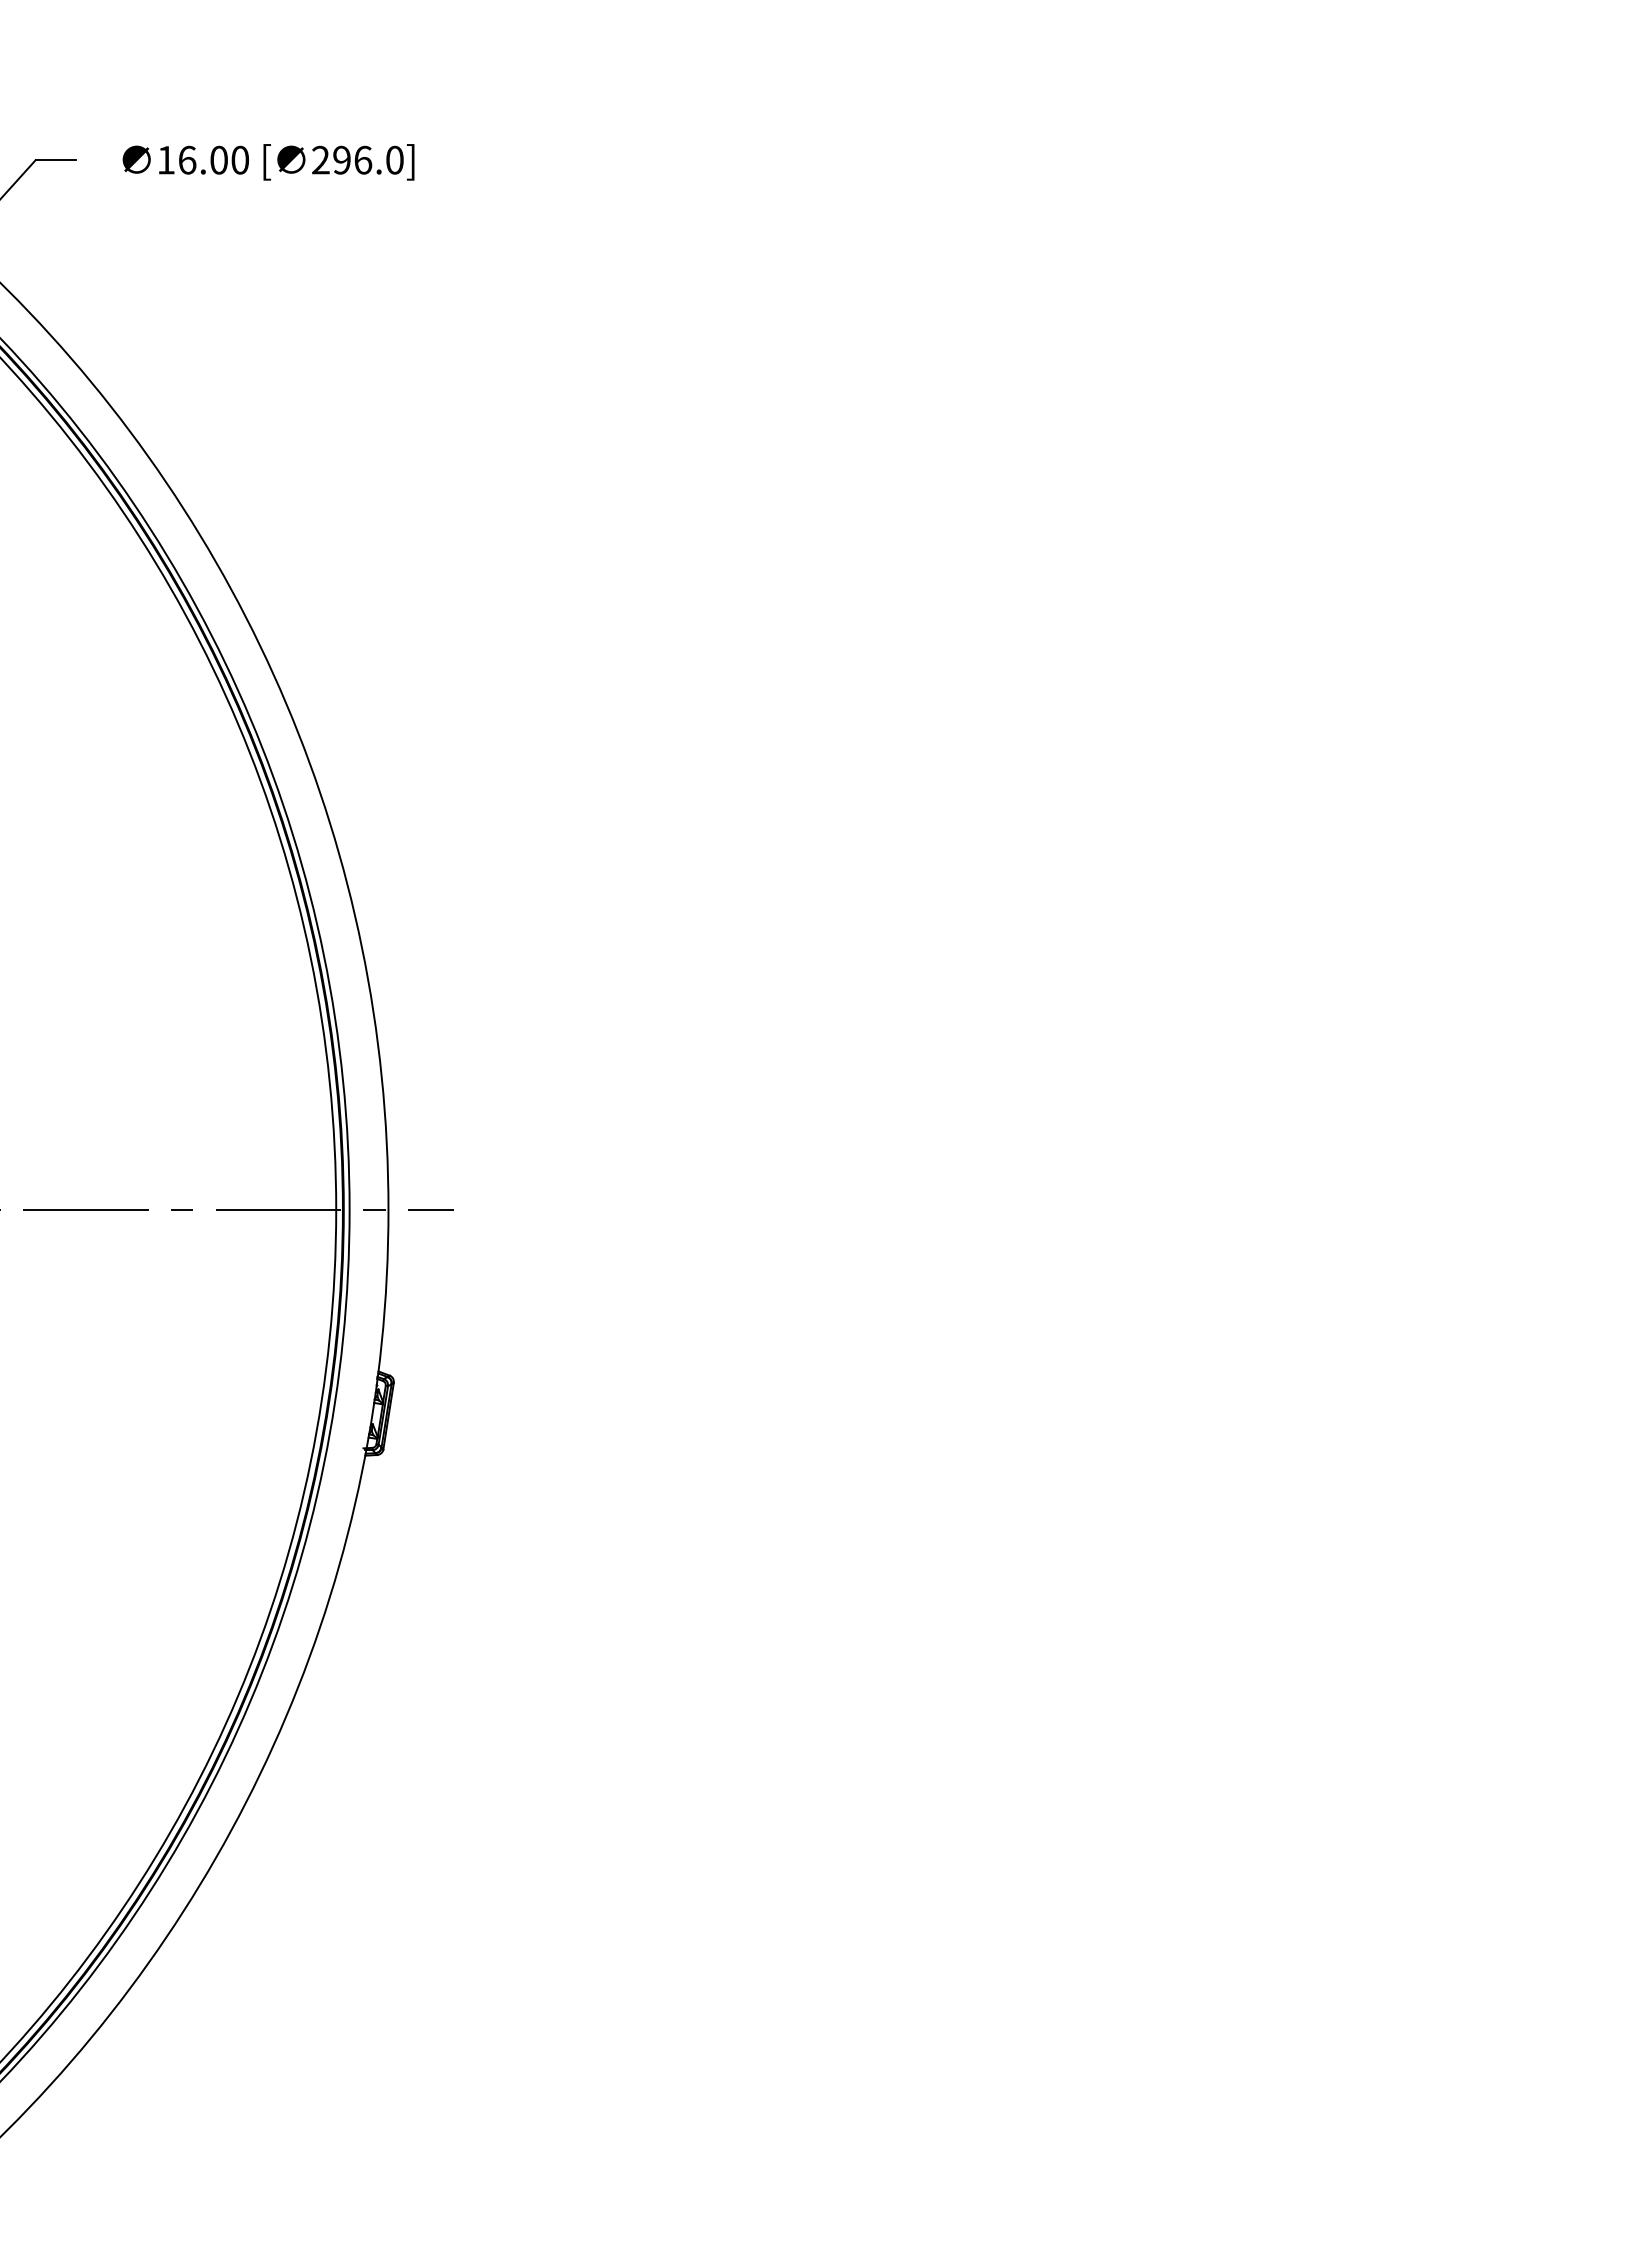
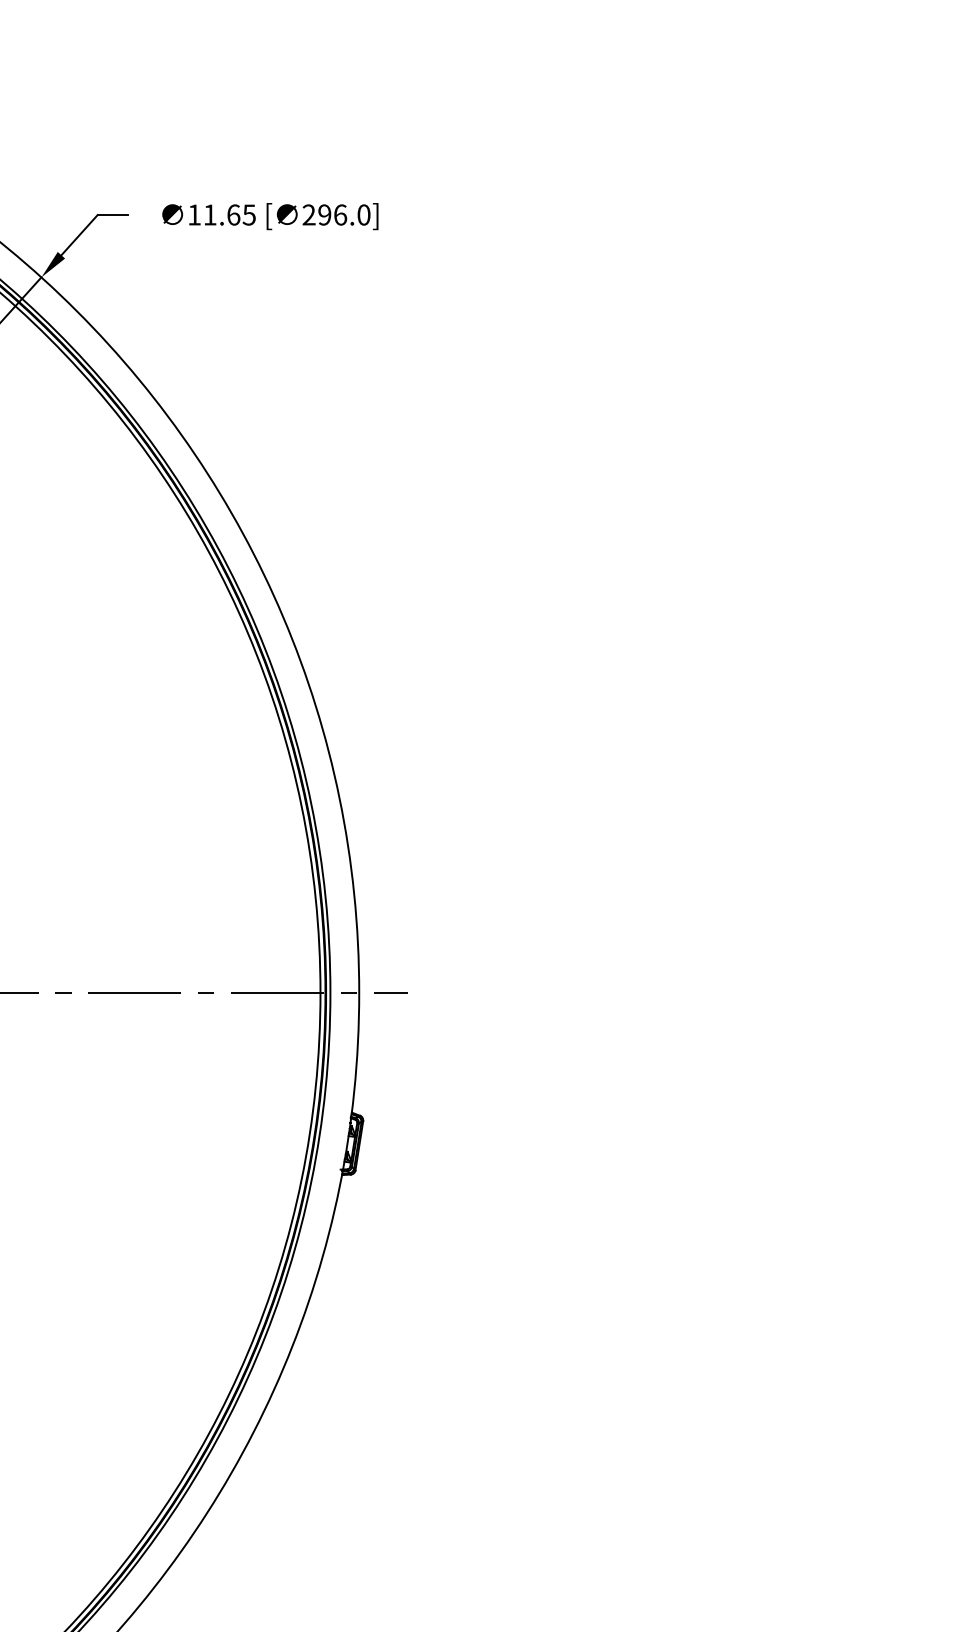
text: (213, 159) -> (229, 214), 16.00 -> 11.65

